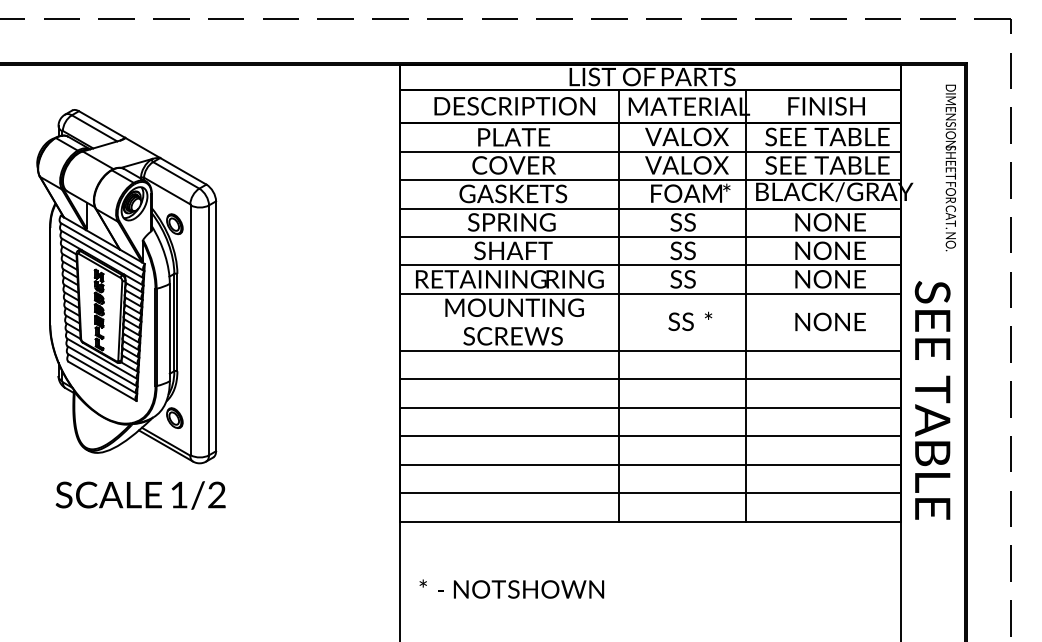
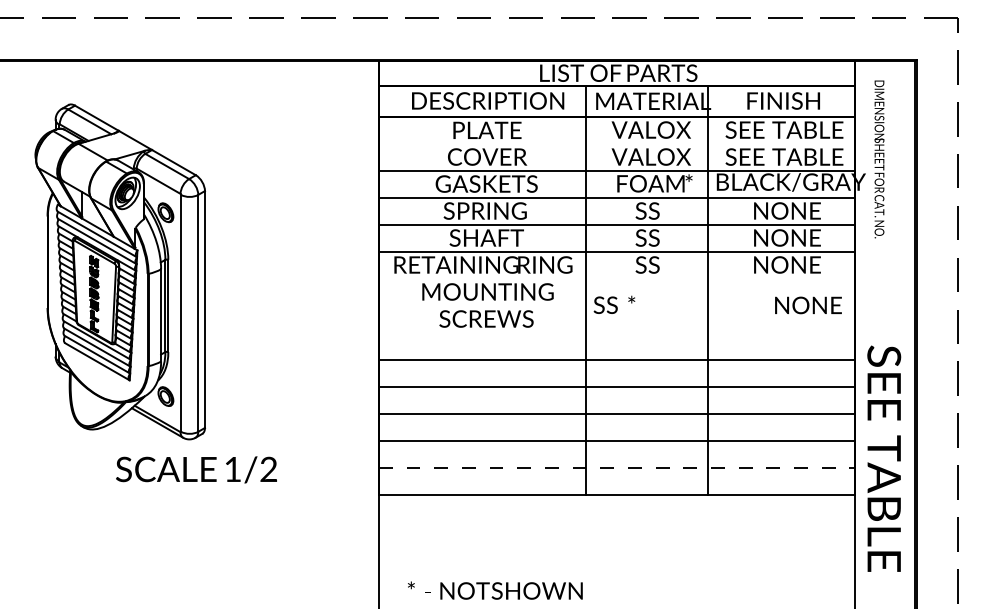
line: (650, 151) -> (616, 143), removed
text: (950, 168) -> (879, 159), moved
line: (650, 293) -> (616, 278), removed
text: (690, 321) -> (614, 304), moved
text: (830, 322) -> (808, 305), moved
line: (650, 350) -> (616, 332), removed
text: (932, 400) -> (884, 458), moved
line: (650, 492) -> (616, 467), solid -> dashed
text: (140, 495) -> (196, 469), moved
text: (512, 588) -> (495, 590), moved

